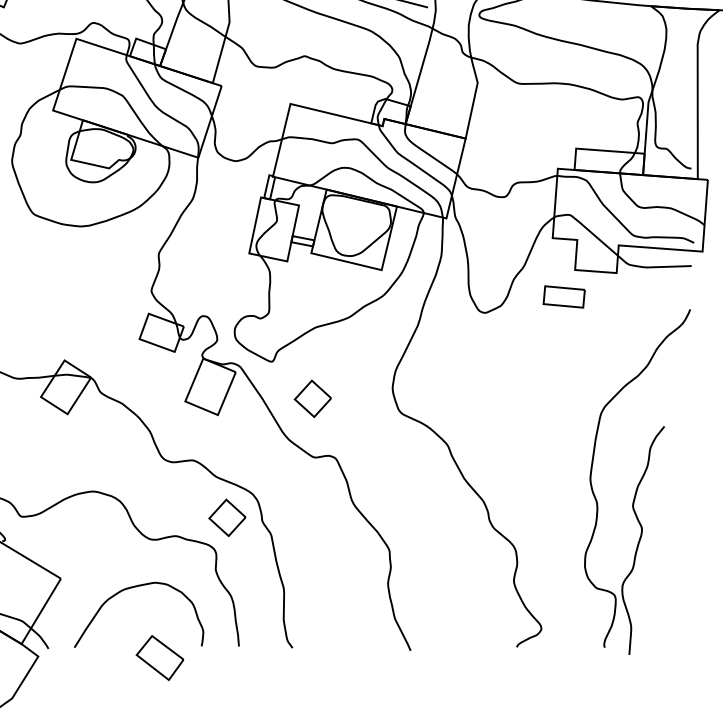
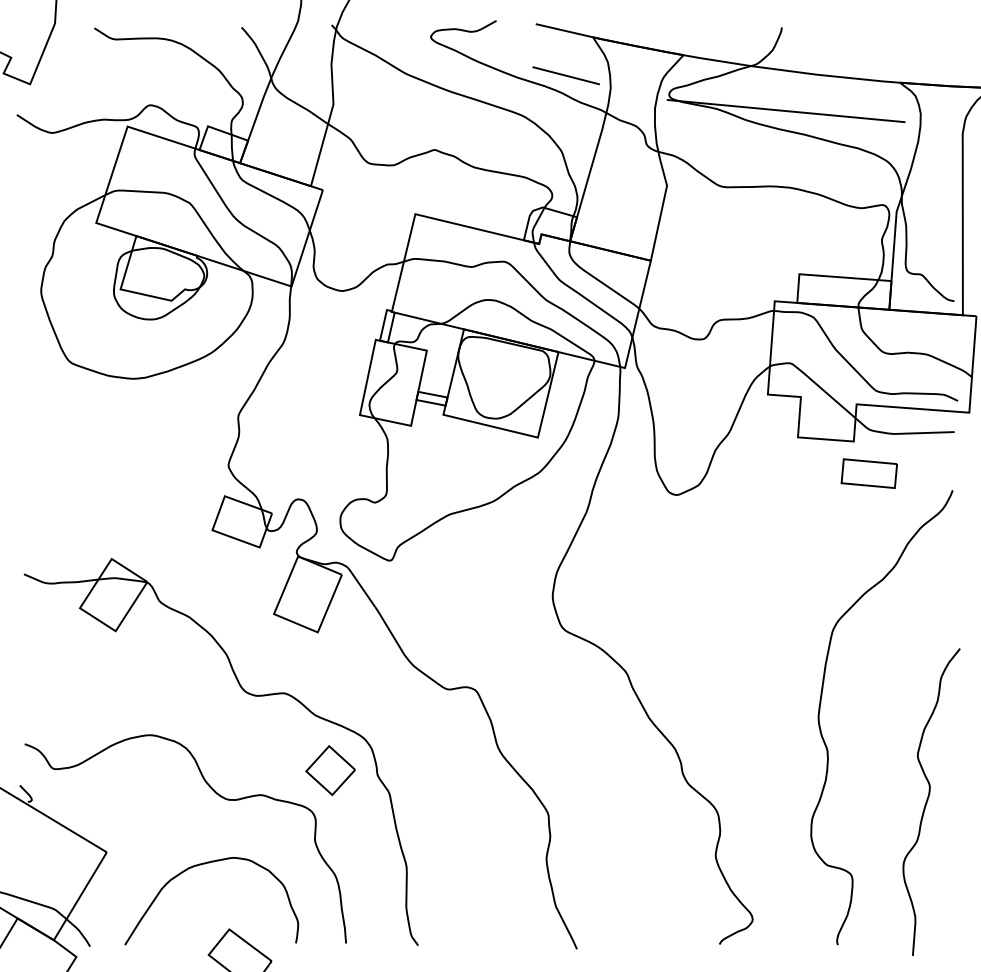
line: (565, 27) -> (785, 111), added
part: (563, 296) -> (868, 473), moved
part: (312, 398) -> (445, 610), removed
curve: (640, 539) -> (928, 800), moved

